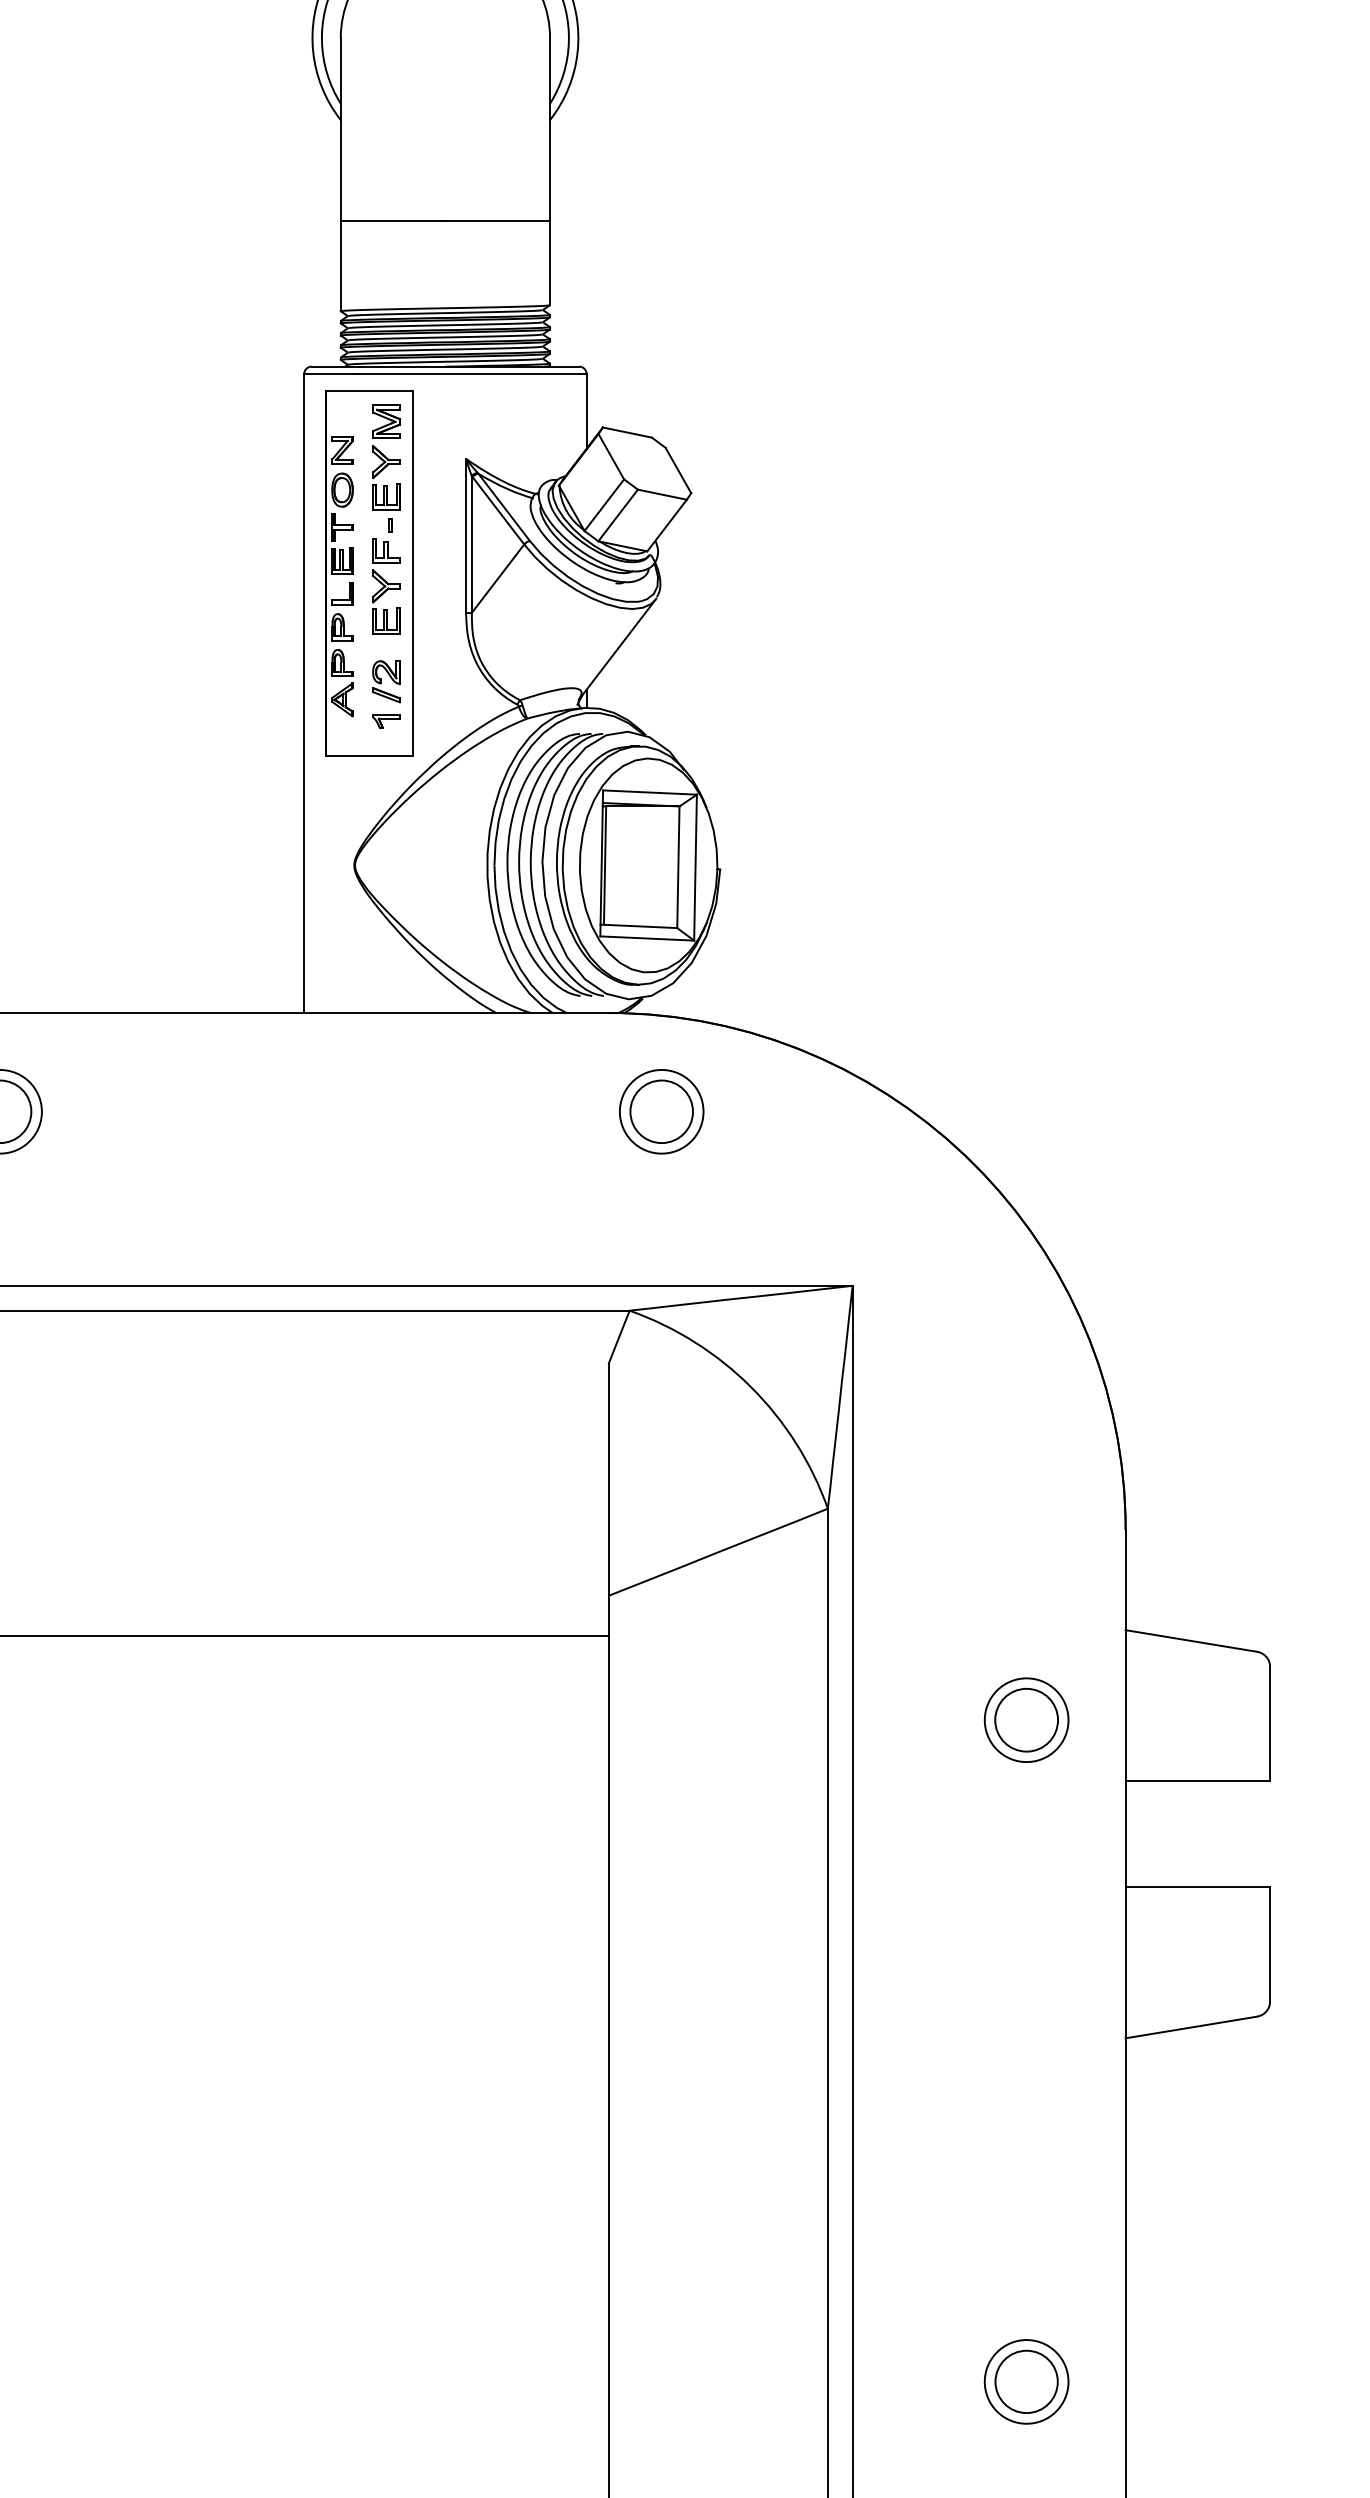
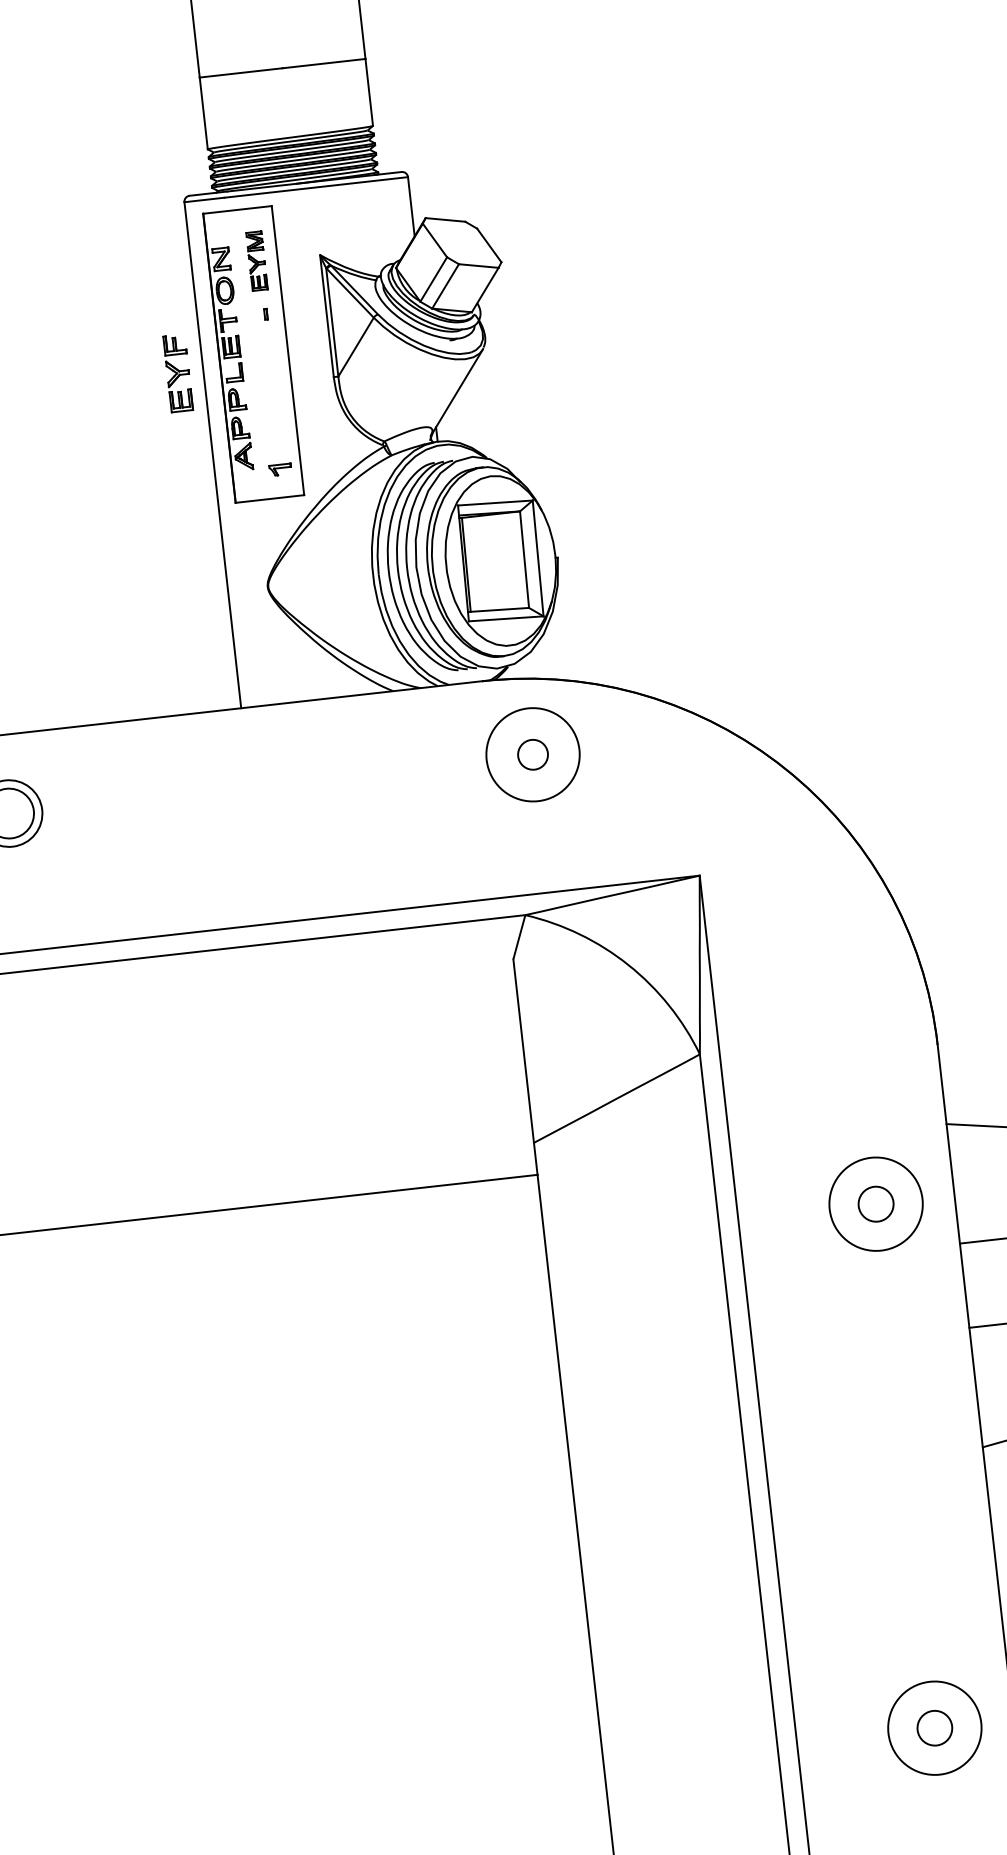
part: (386, 457) -> (256, 261), size x0.7
part: (386, 586) -> (178, 373), moved
part: (386, 681) -> (276, 438), removed
circle: (661, 1111) -> (532, 754), size x0.6
circle: (661, 1111) -> (532, 754), size x1.4
circle: (1026, 1719) -> (875, 1203), size x0.7
circle: (1026, 1720) -> (876, 1204), size x1.4
circle: (1026, 2381) -> (934, 1727), size x0.7
circle: (1026, 2381) -> (934, 1727), size x1.4

